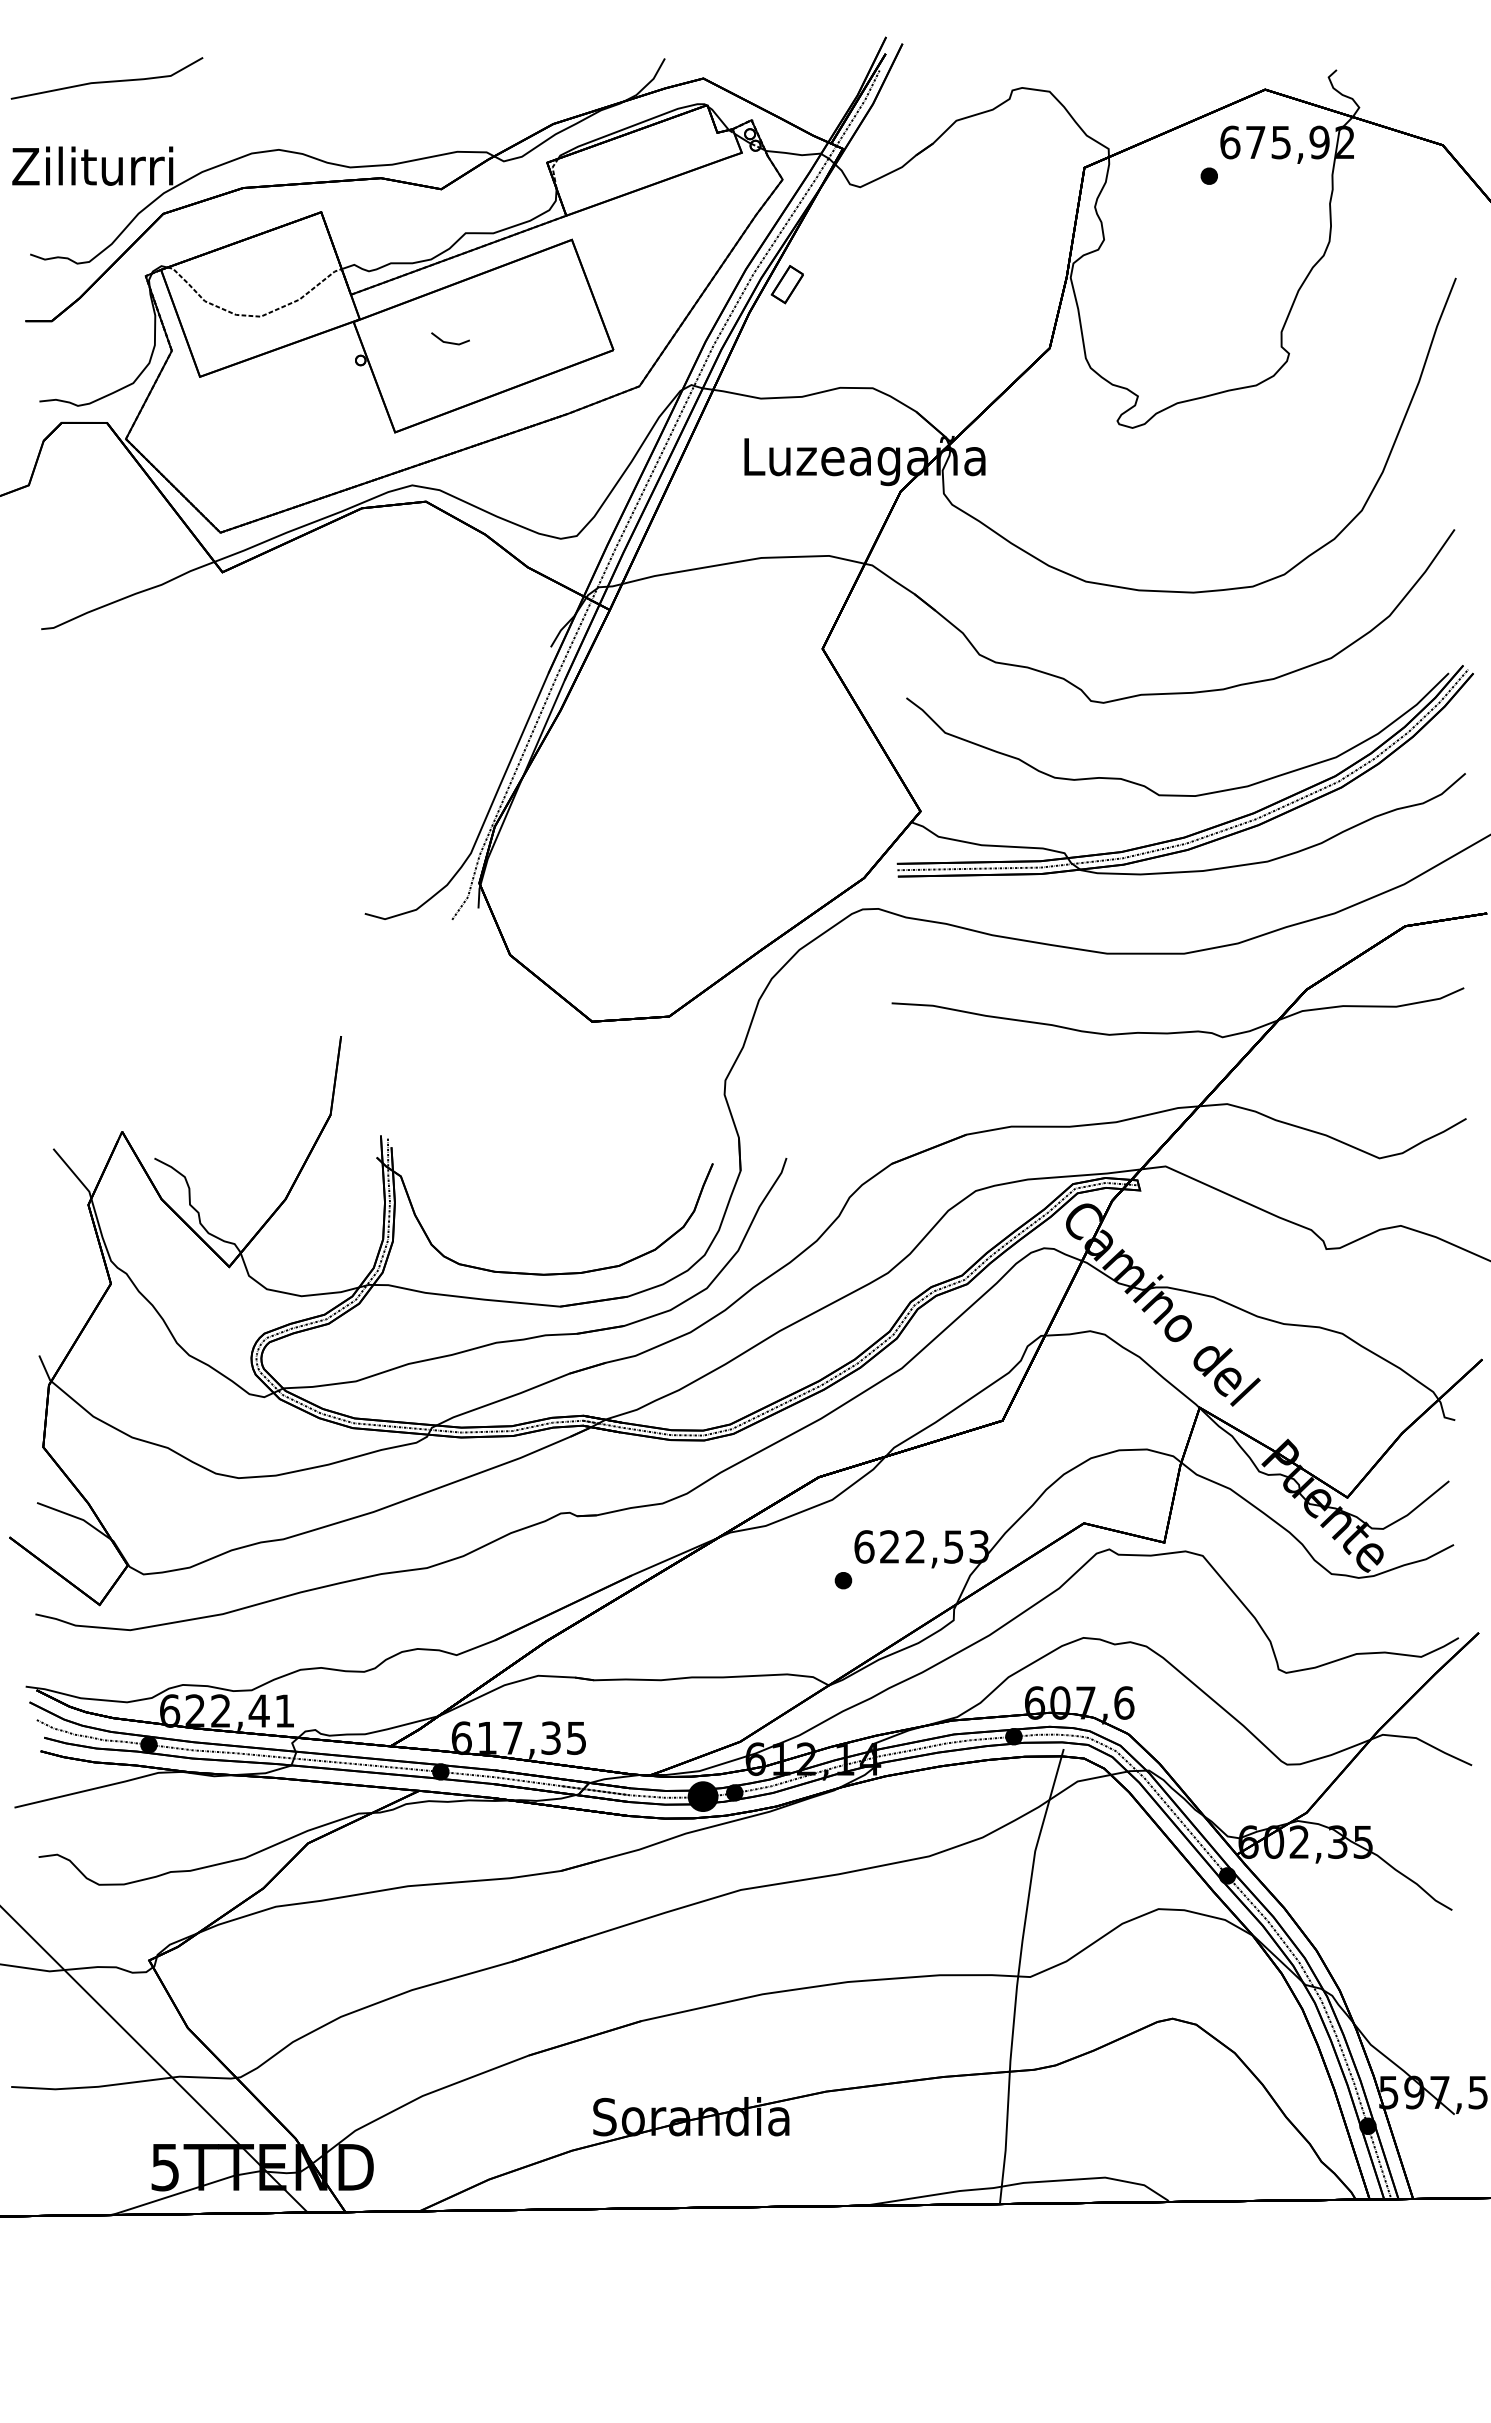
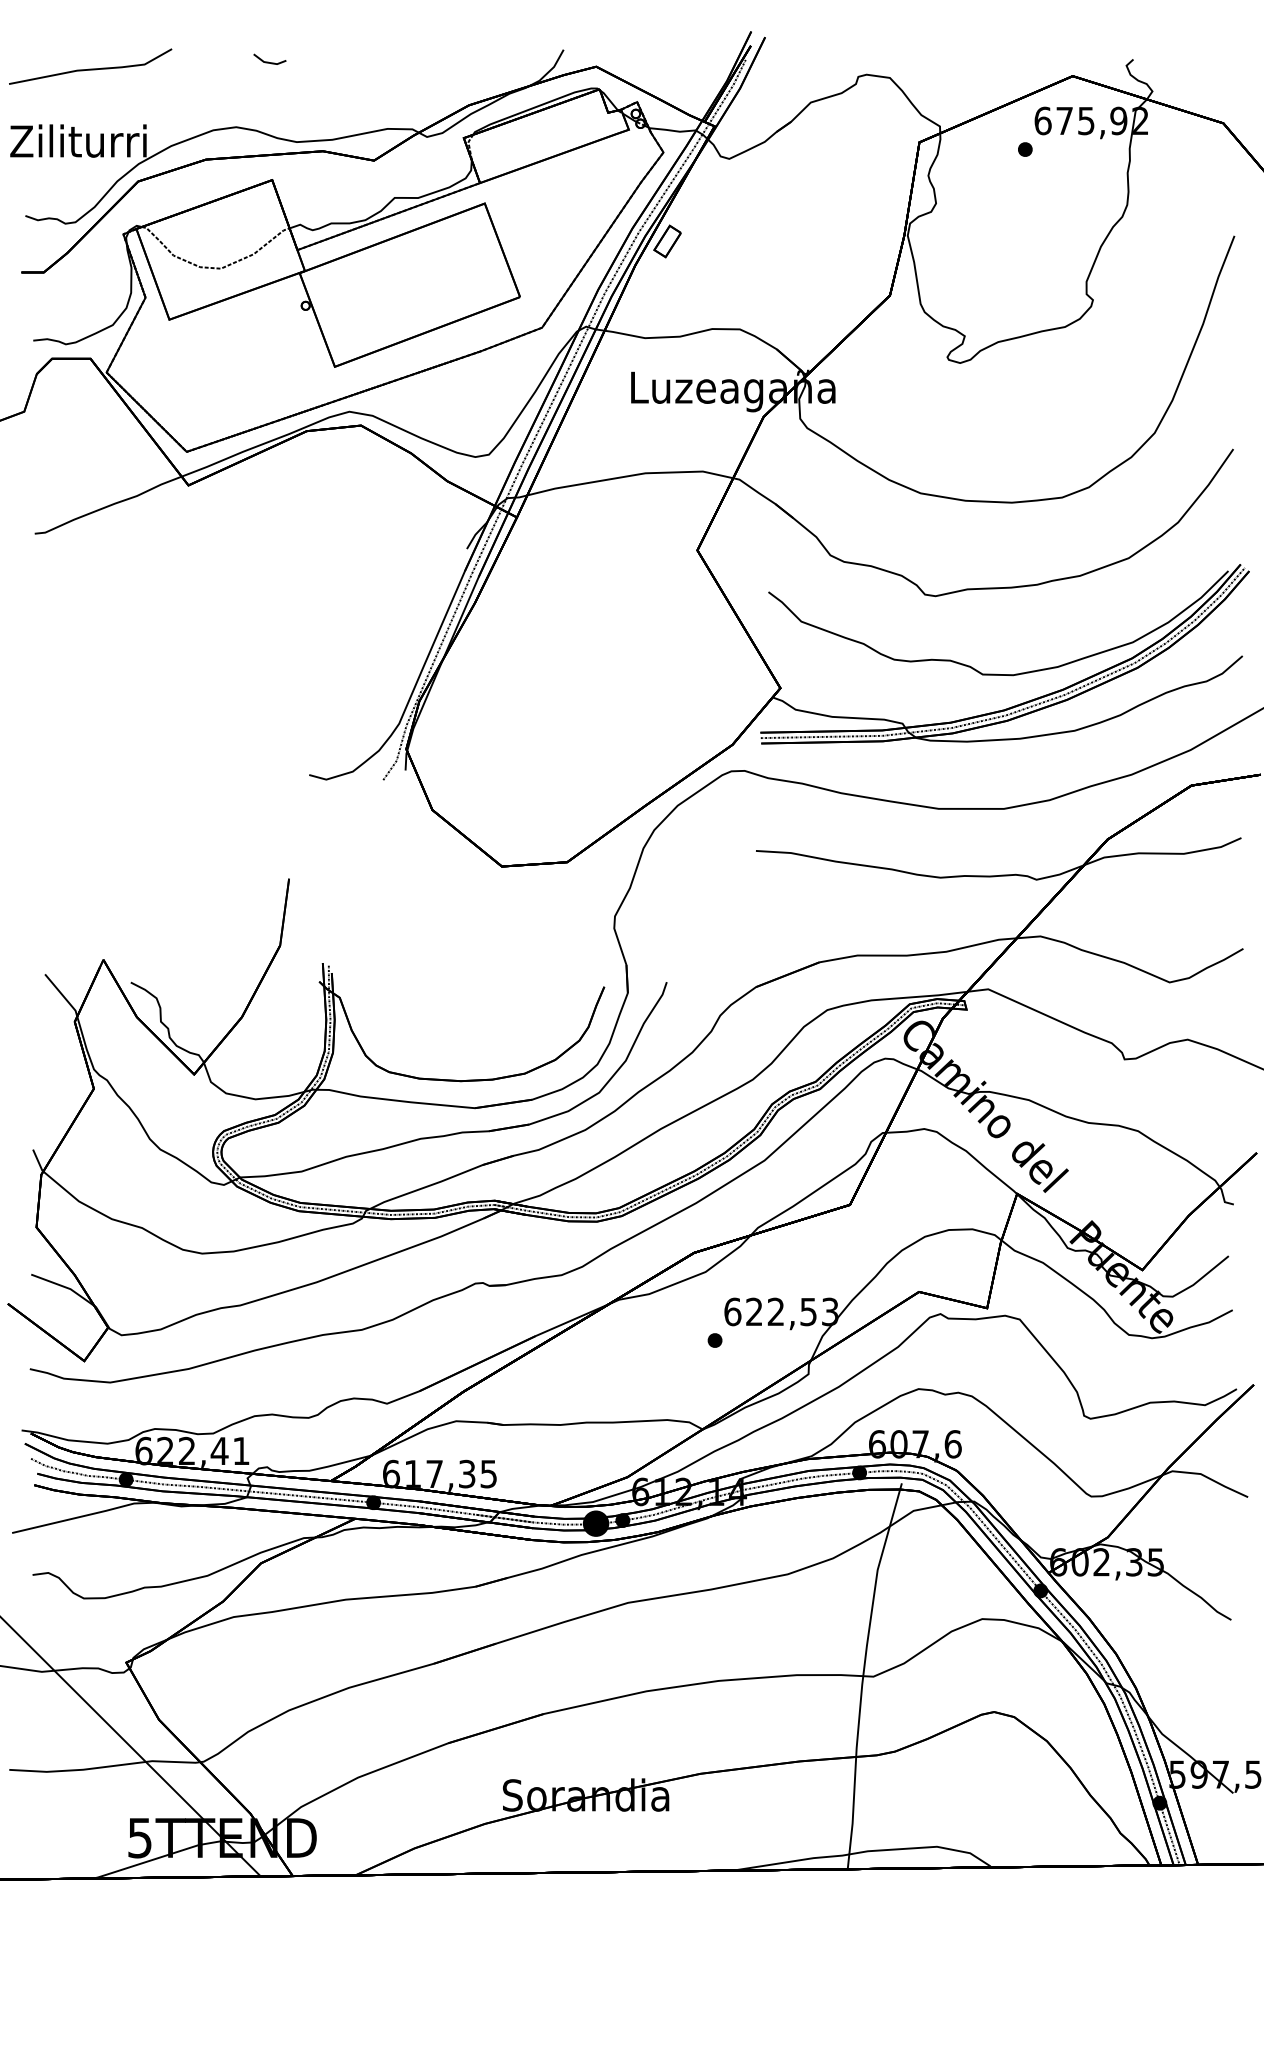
line: (448, 341) -> (268, 61), moved

